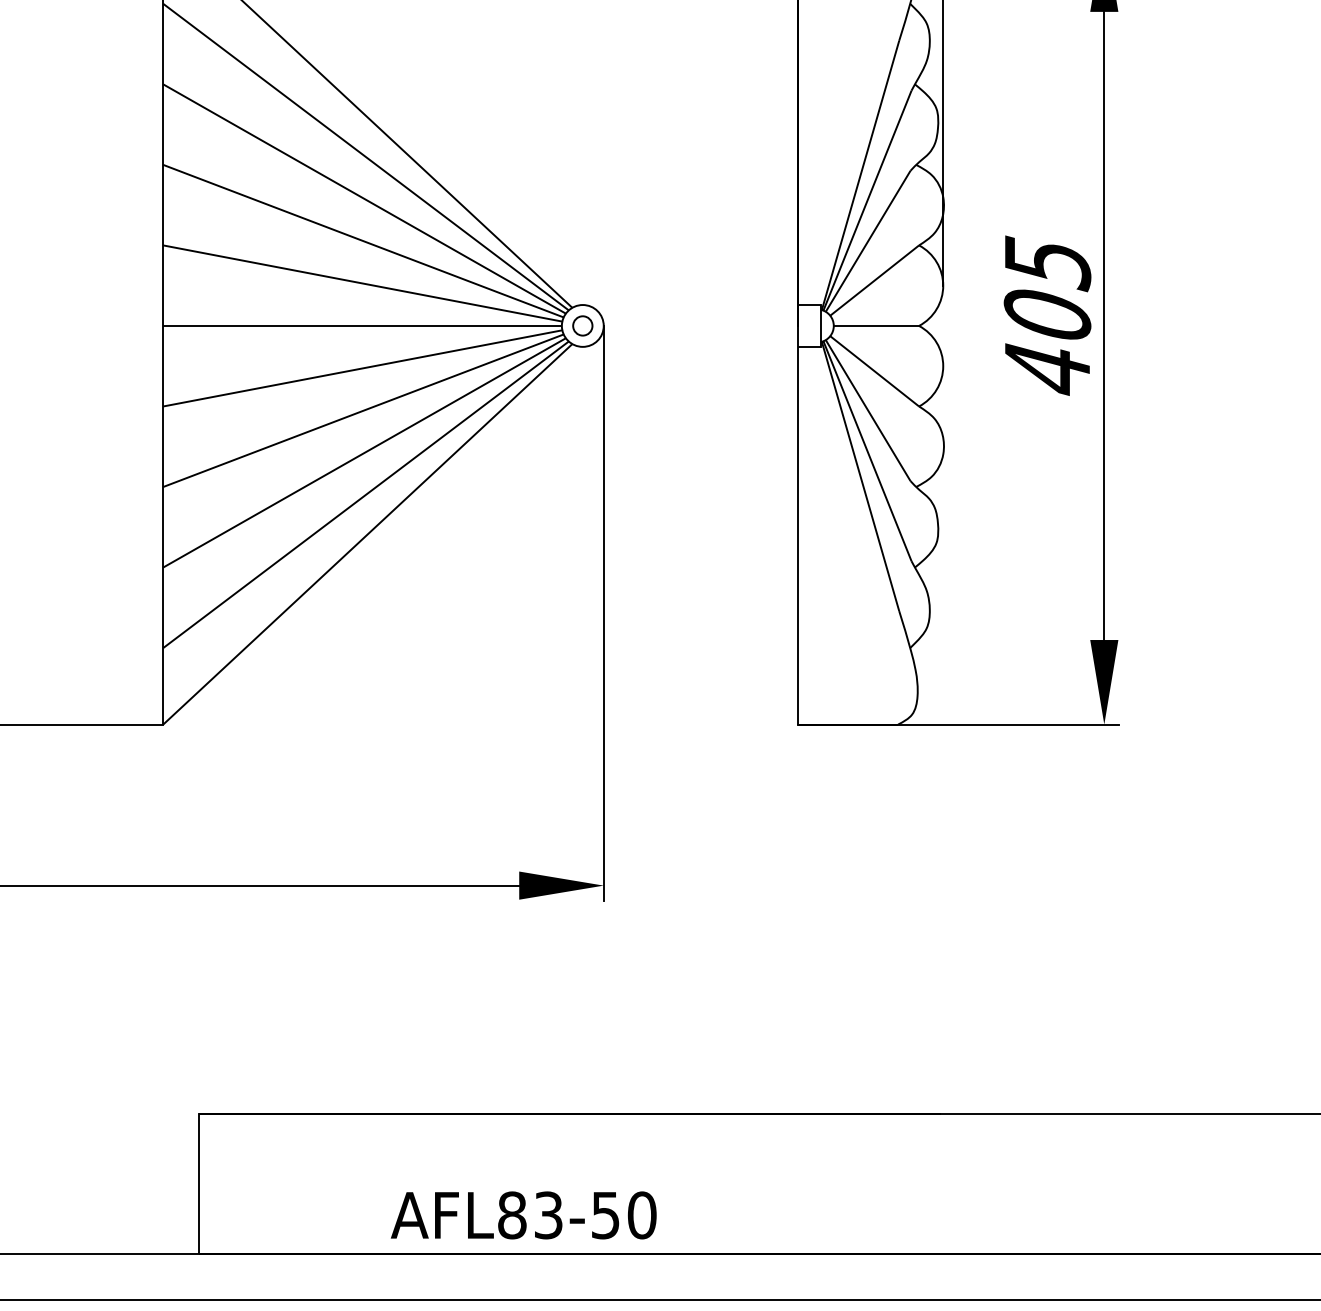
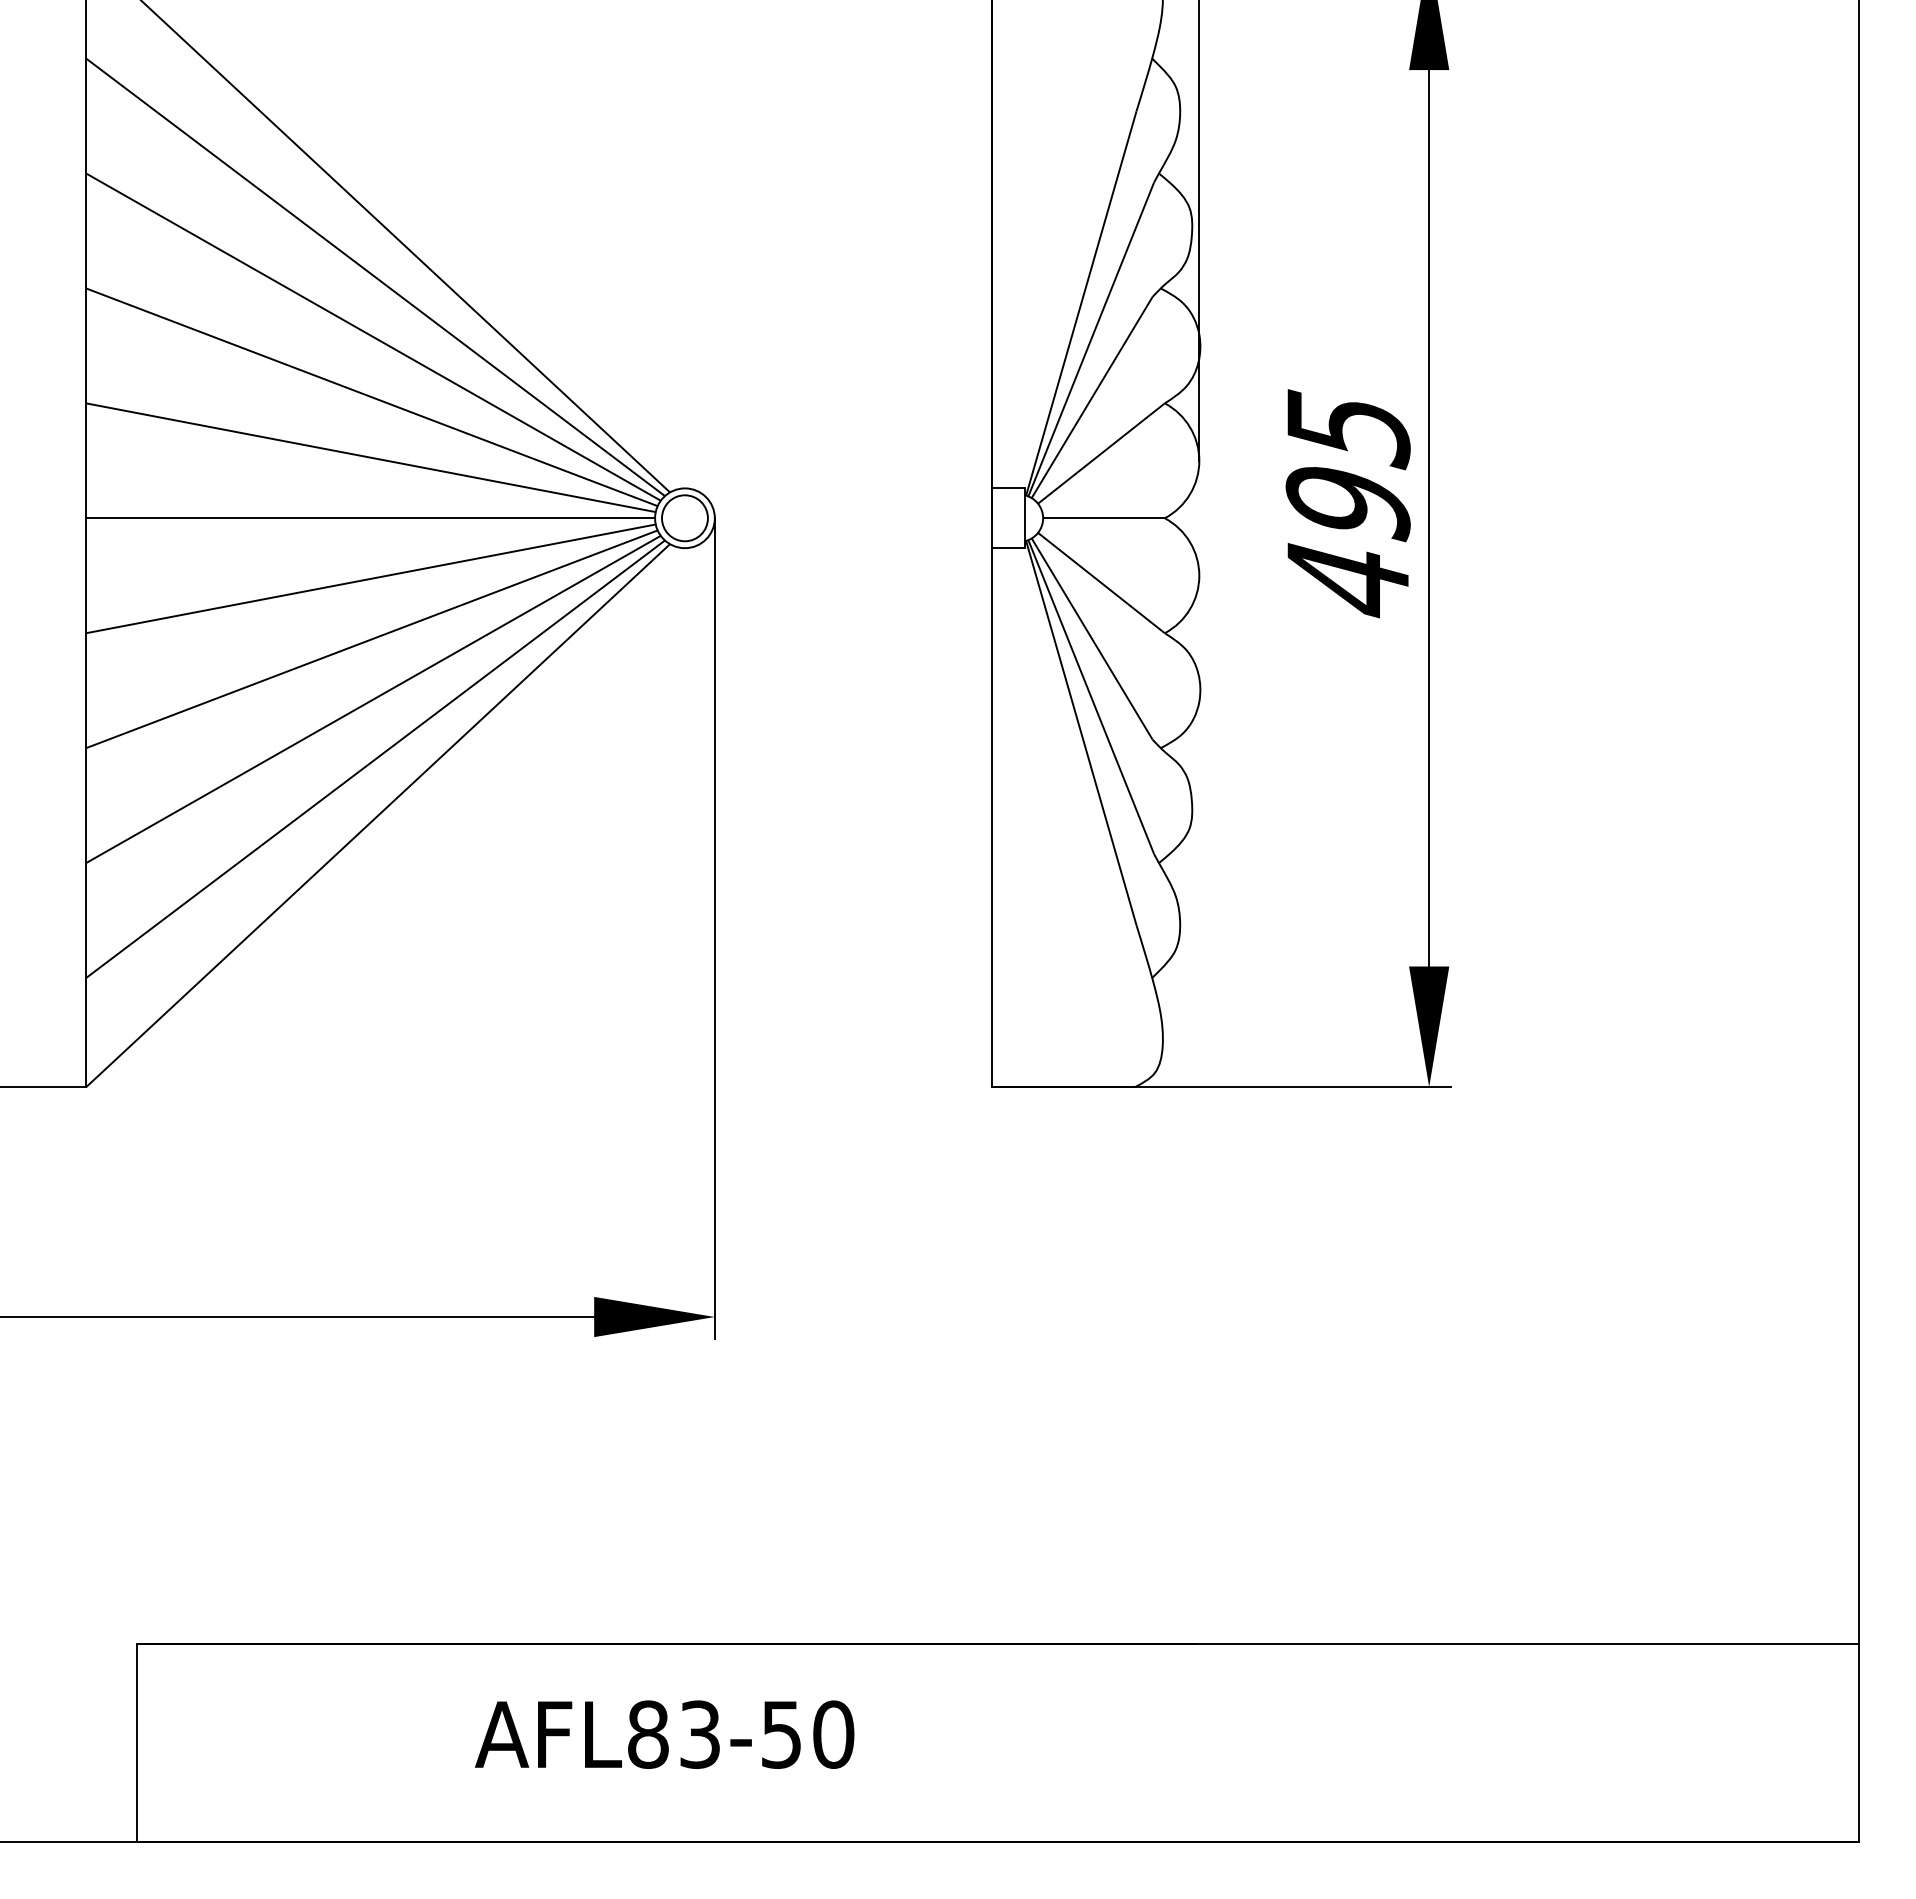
text: (1047, 316) -> (1347, 504), 405 -> 495
circle: (582, 326) -> (684, 518), size x1.67
text: (523, 1215) -> (664, 1734), moved

